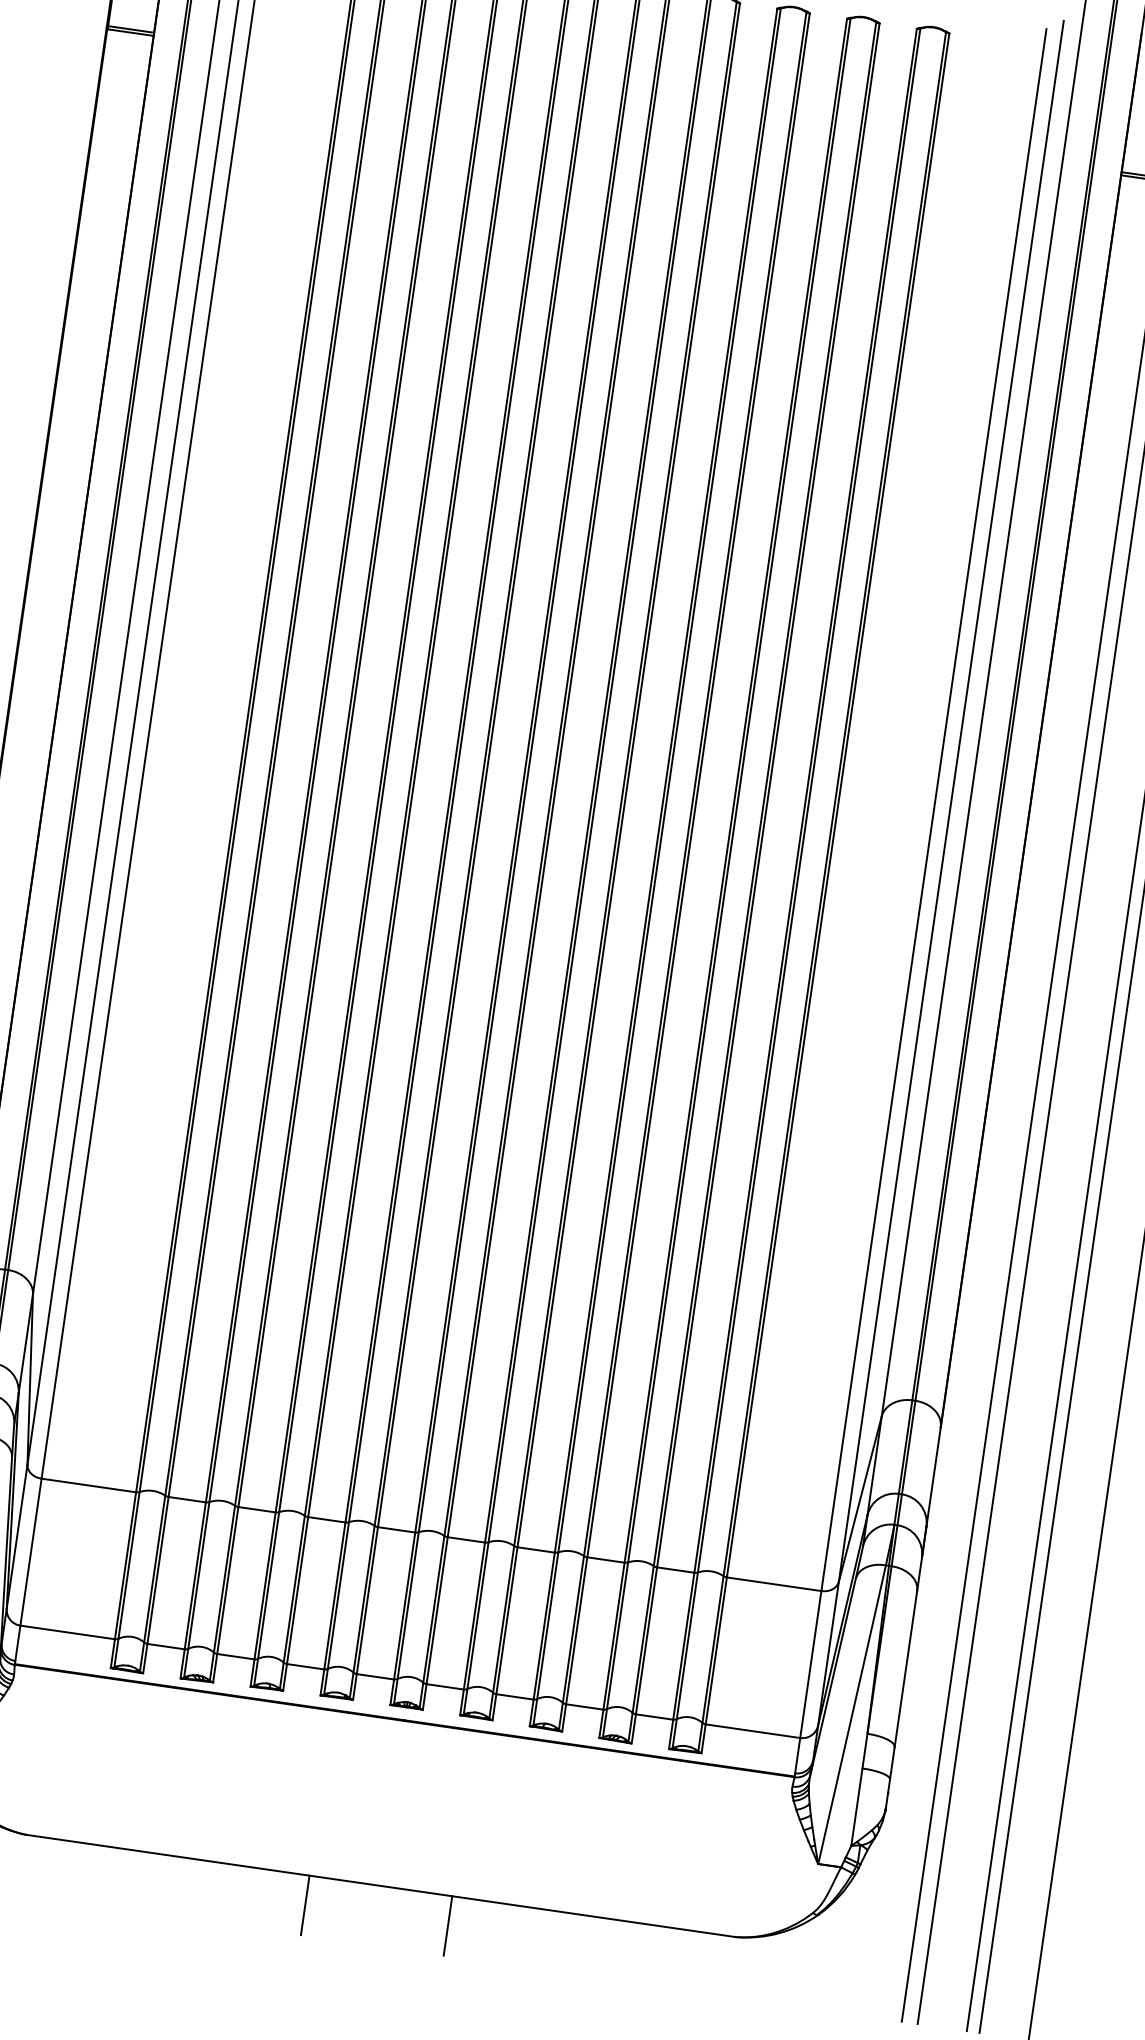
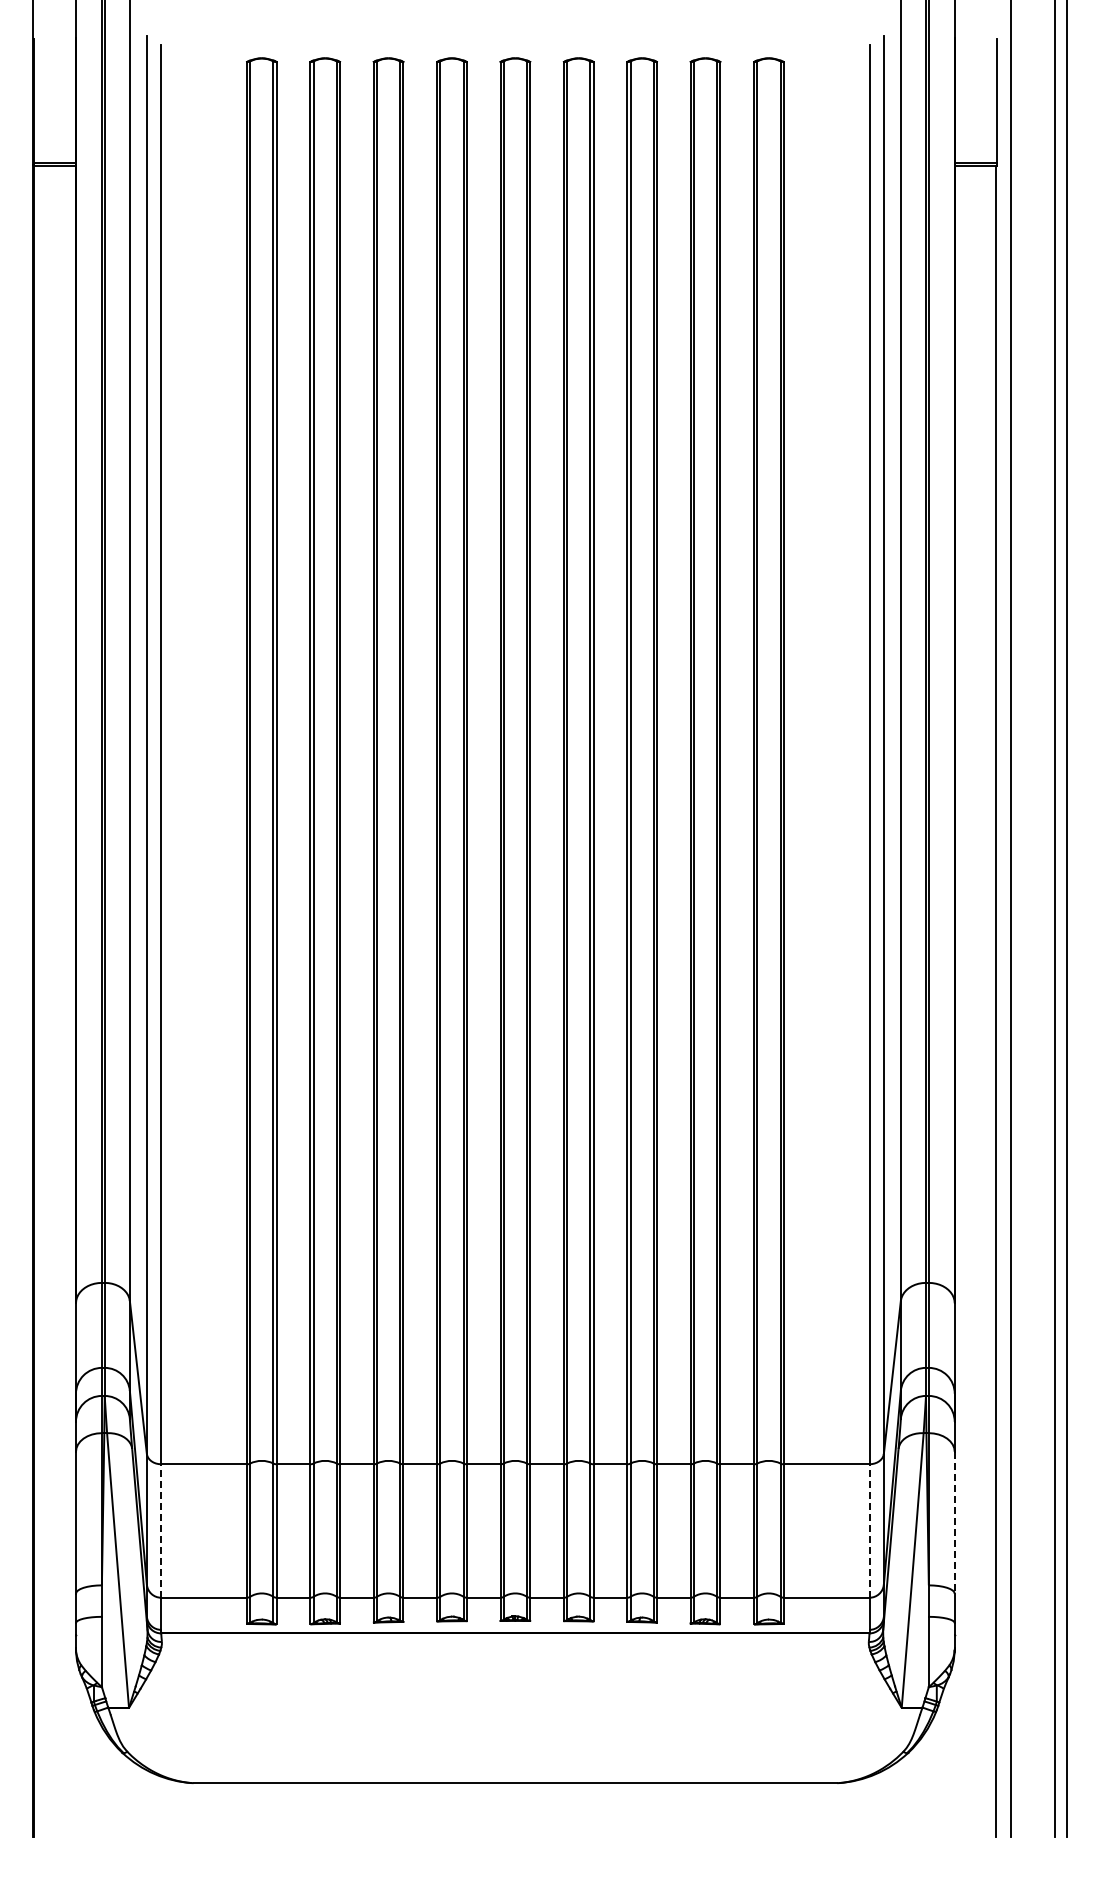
line: (31, 1552) -> (161, 1531), solid -> dashed
line: (810, 1665) -> (869, 1531), solid -> dashed
line: (905, 1668) -> (954, 1522), solid -> dashed
line: (305, 1905) -> (450, 1810), removed
line: (448, 1926) -> (580, 1810), removed

